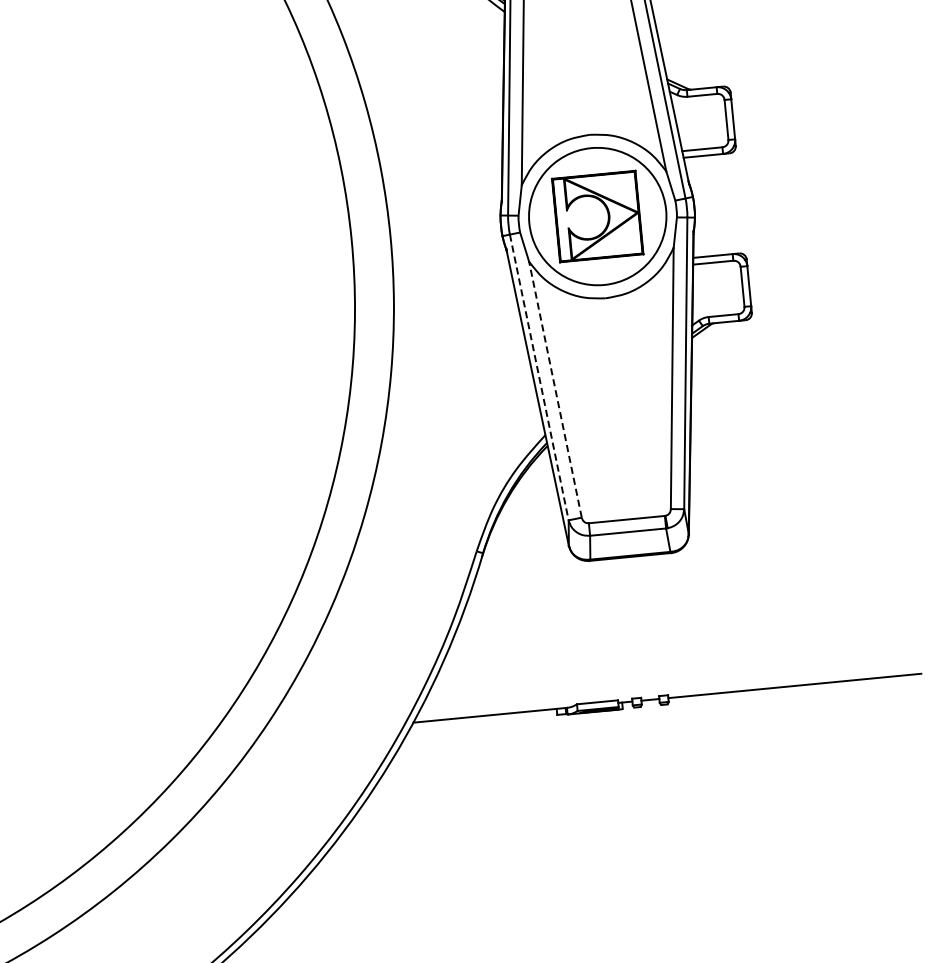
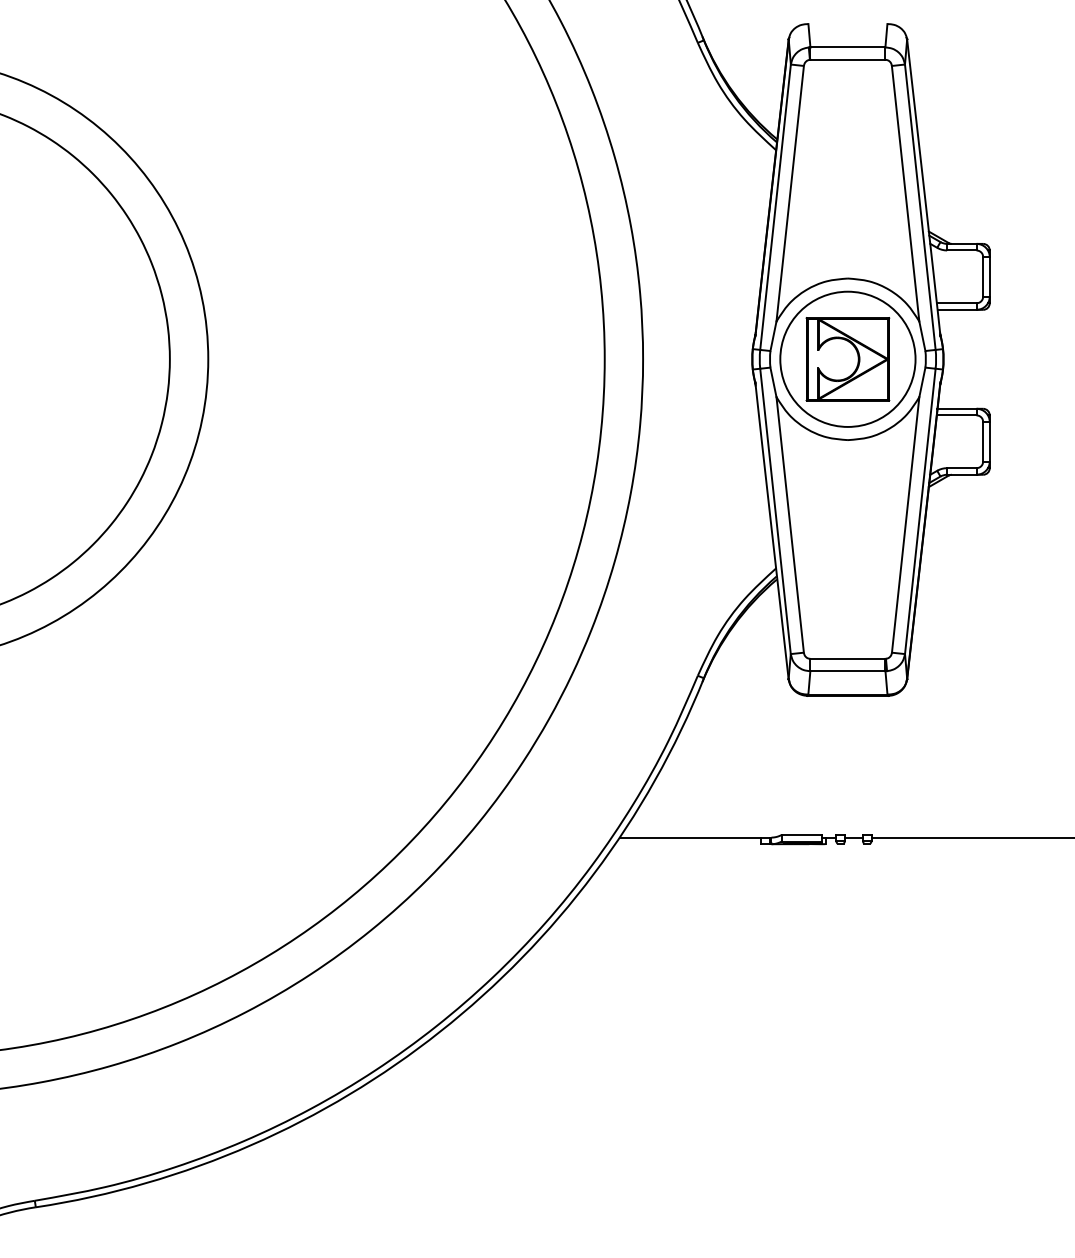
line: (539, 377) -> (775, 511), dashed -> solid
line: (555, 389) -> (790, 524), dashed -> solid

